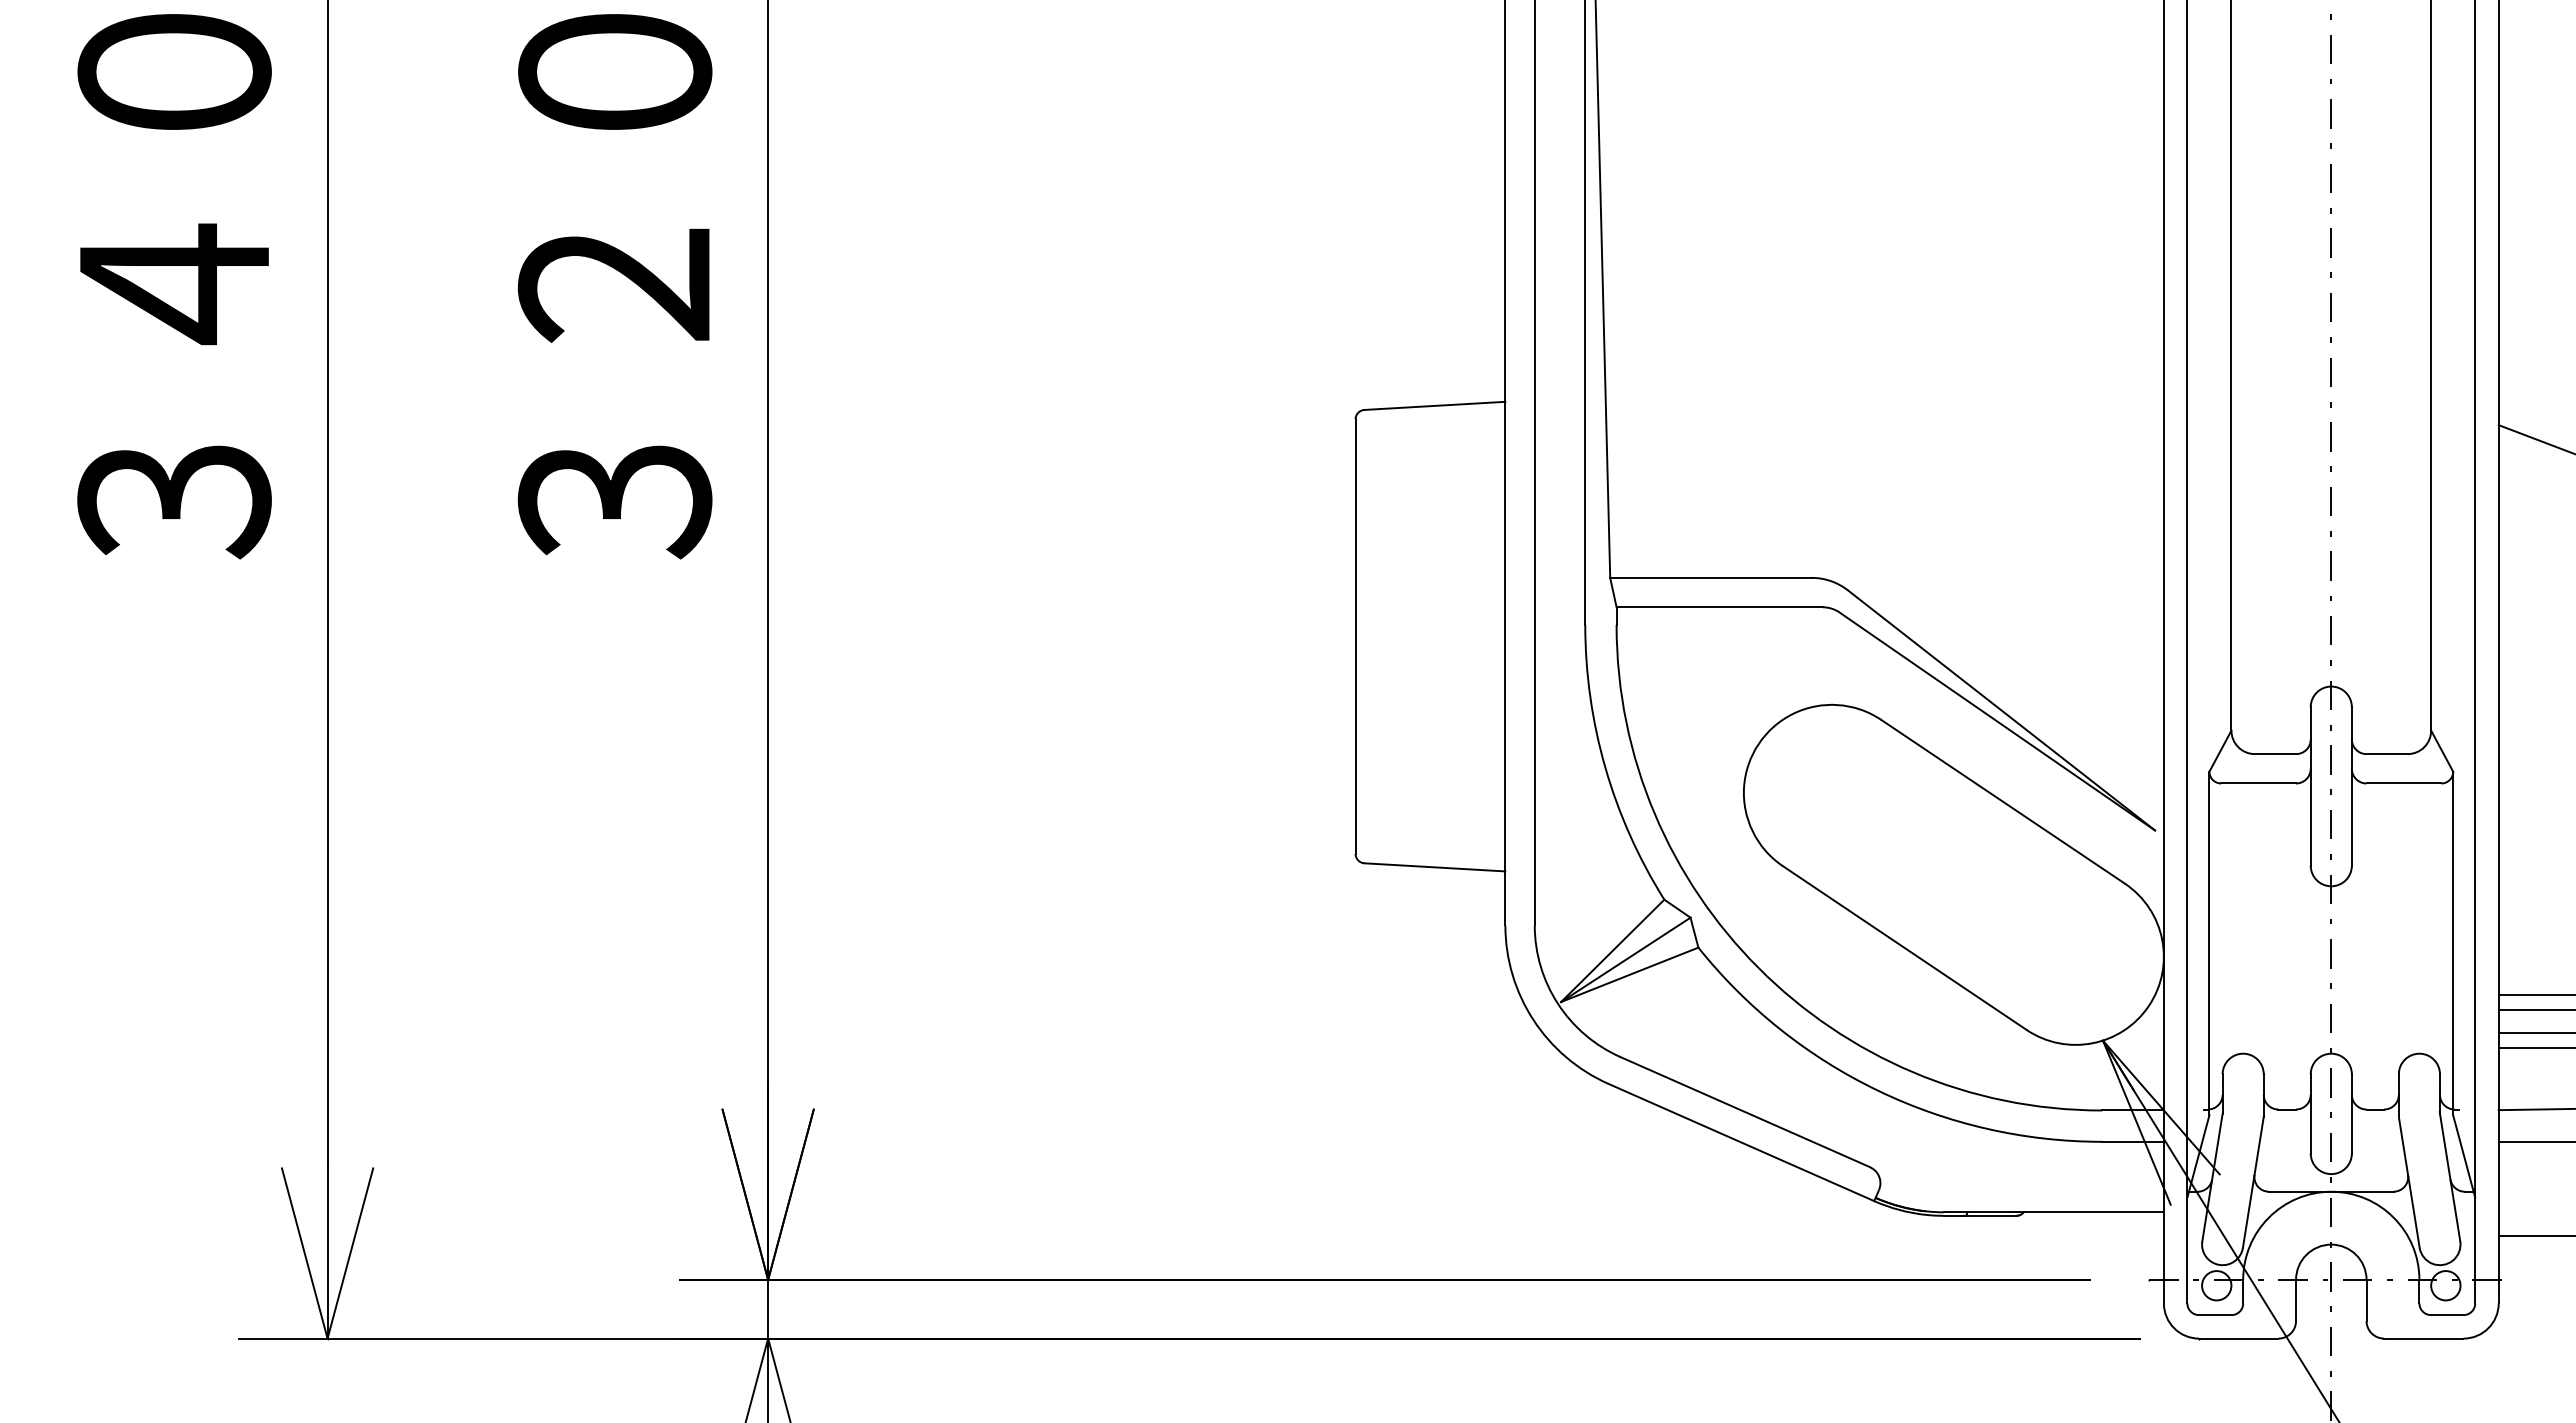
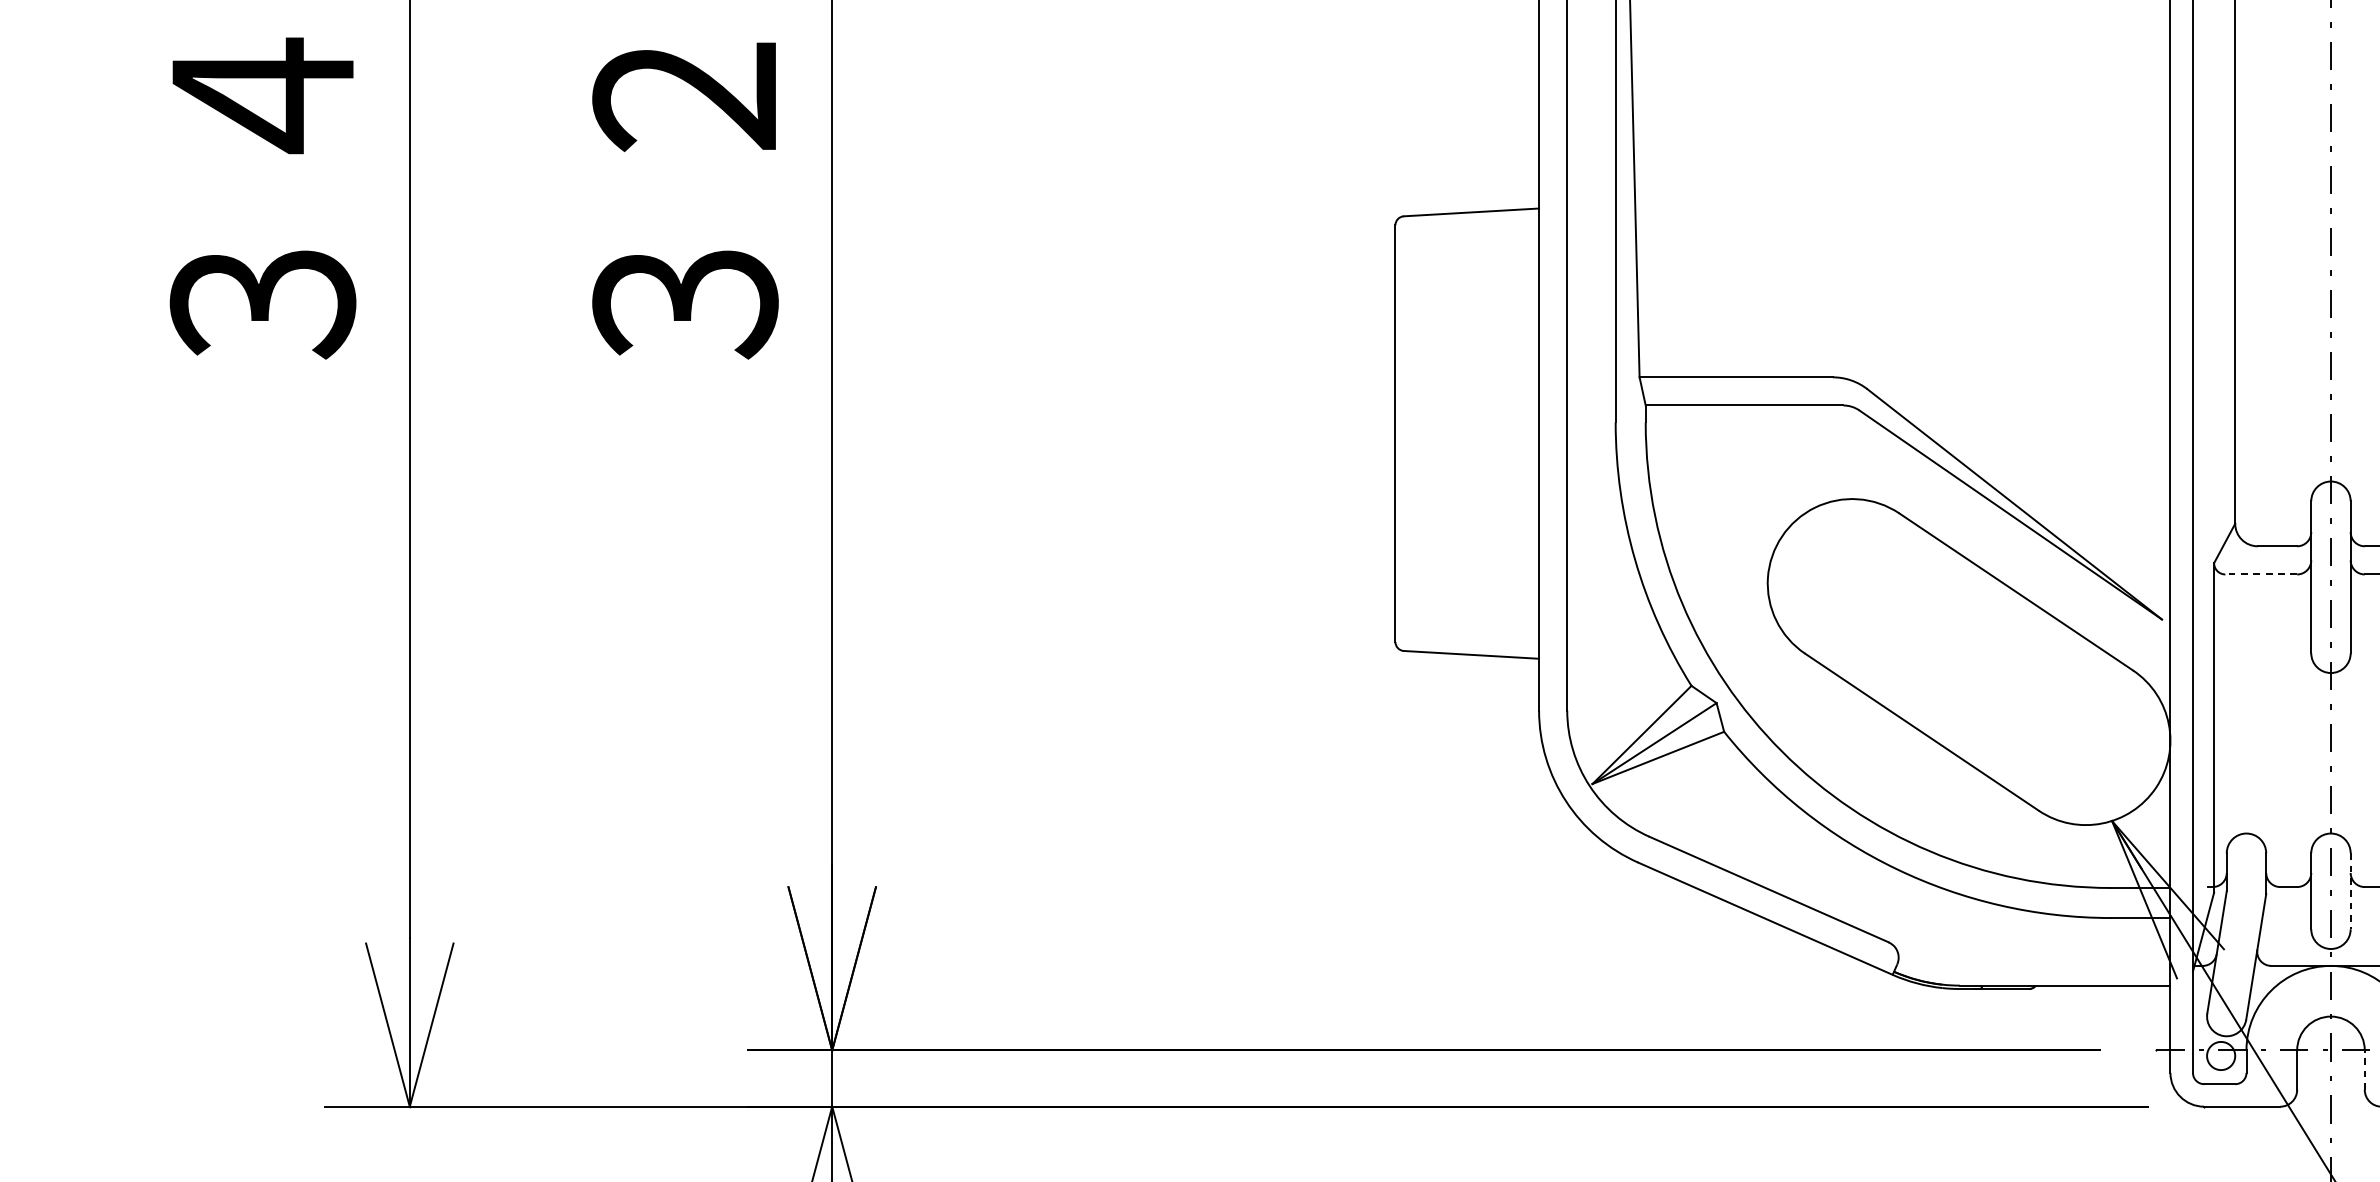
line: (2258, 783) -> (2261, 574), solid -> dashed
line: (2351, 1113) -> (2350, 890), solid -> dashed
line: (2366, 1300) -> (2364, 1070), solid -> dashed

